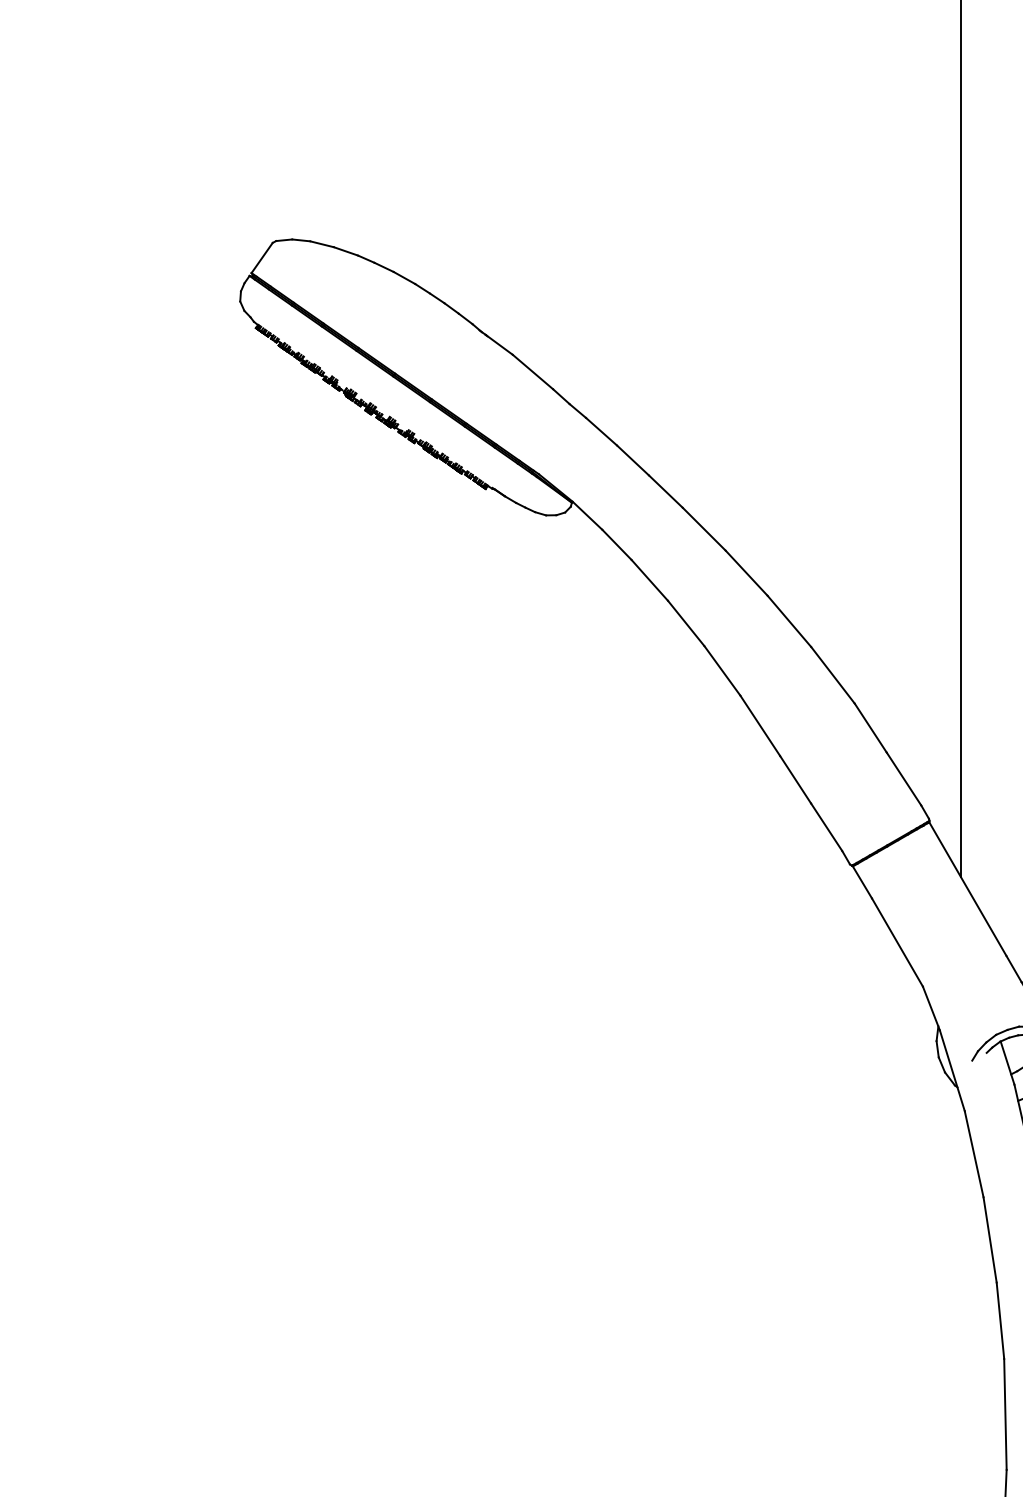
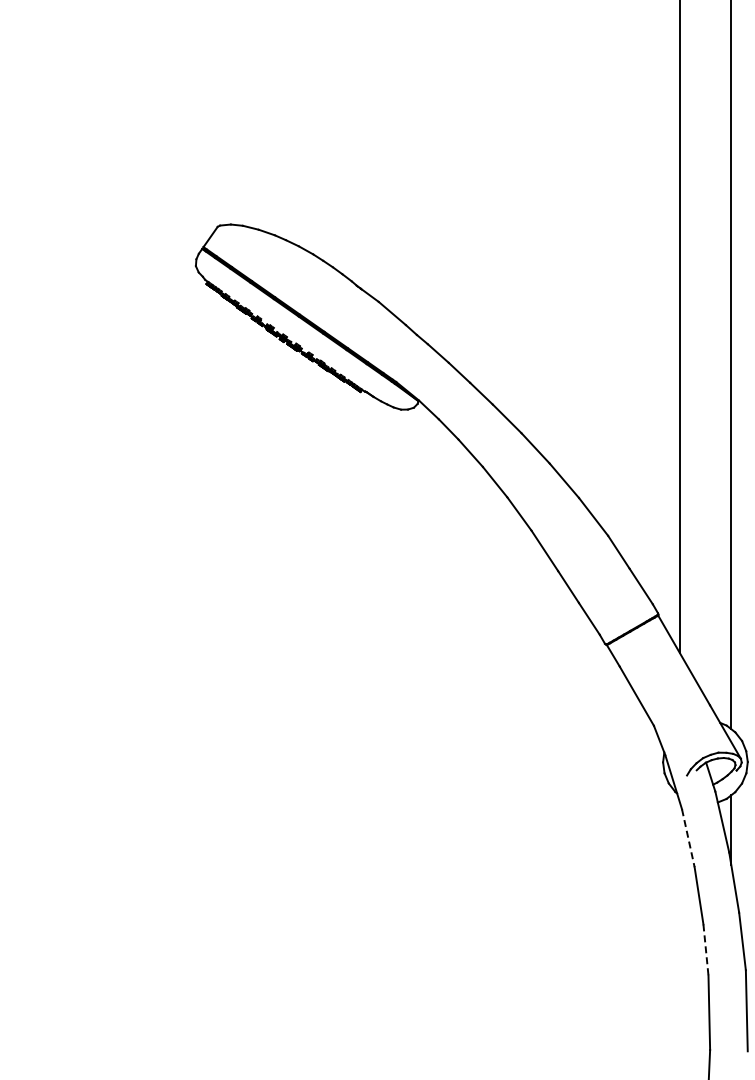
line: (974, 1154) -> (688, 838), solid -> dashed
line: (999, 1321) -> (705, 950), solid -> dashed

